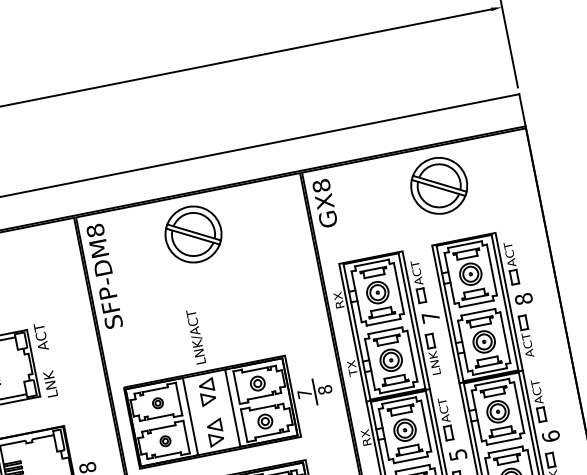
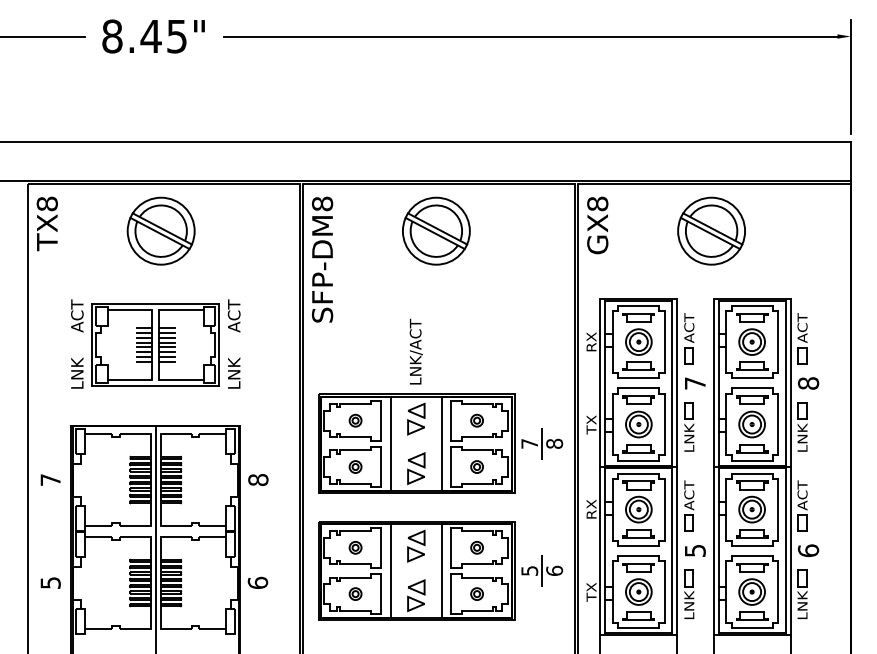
part: (439, 185) -> (711, 230), moved
text: (527, 345) -> (802, 438), ACT -> LNK
part: (257, 383) -> (476, 420), size x0.71
part: (264, 421) -> (476, 466), size x0.71

